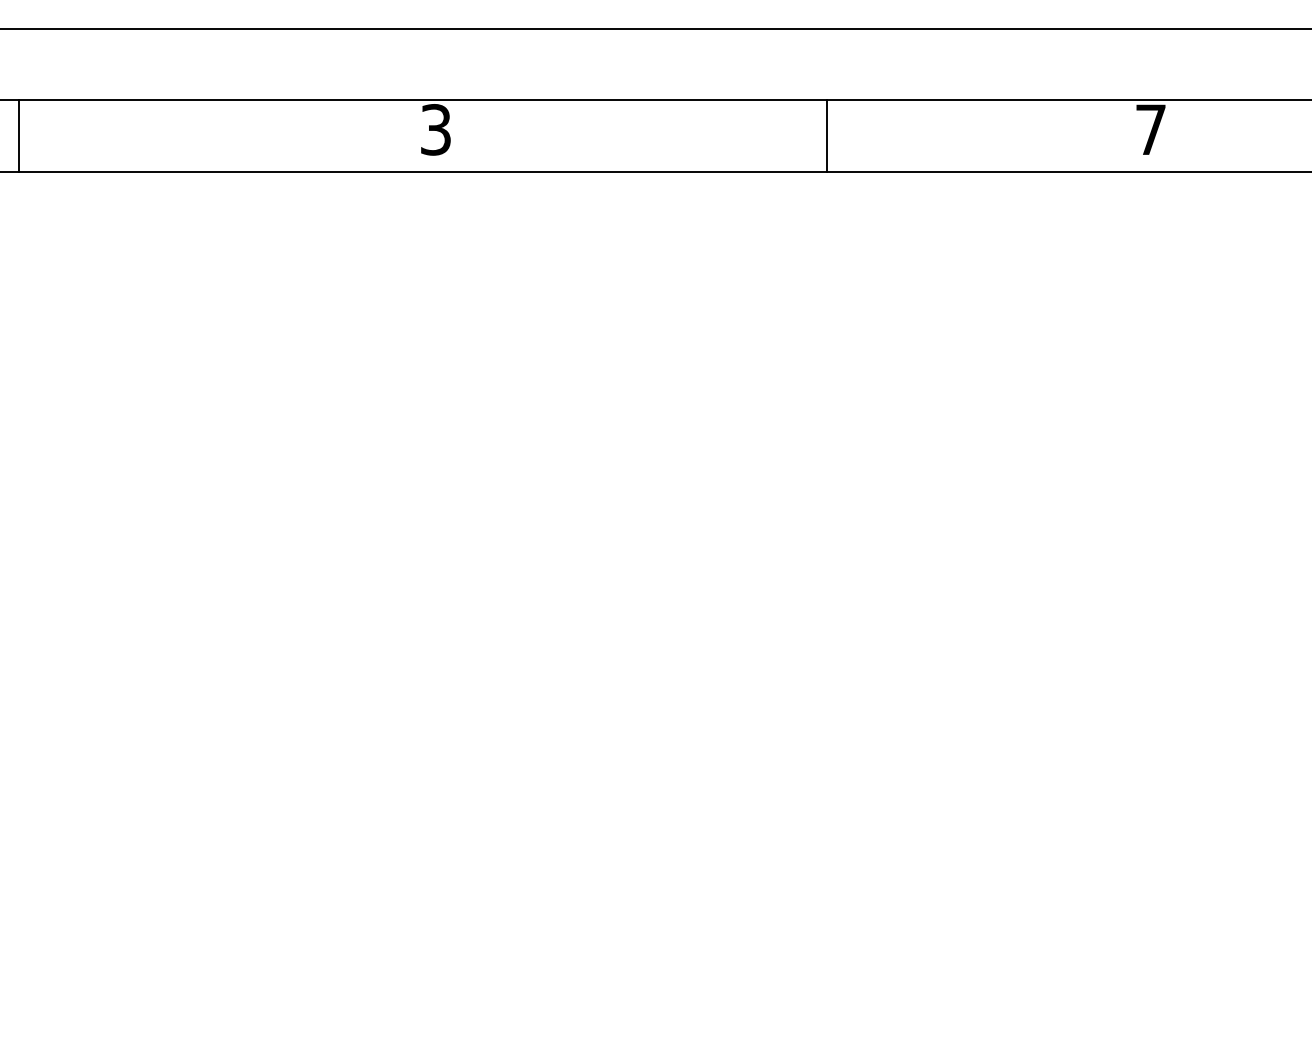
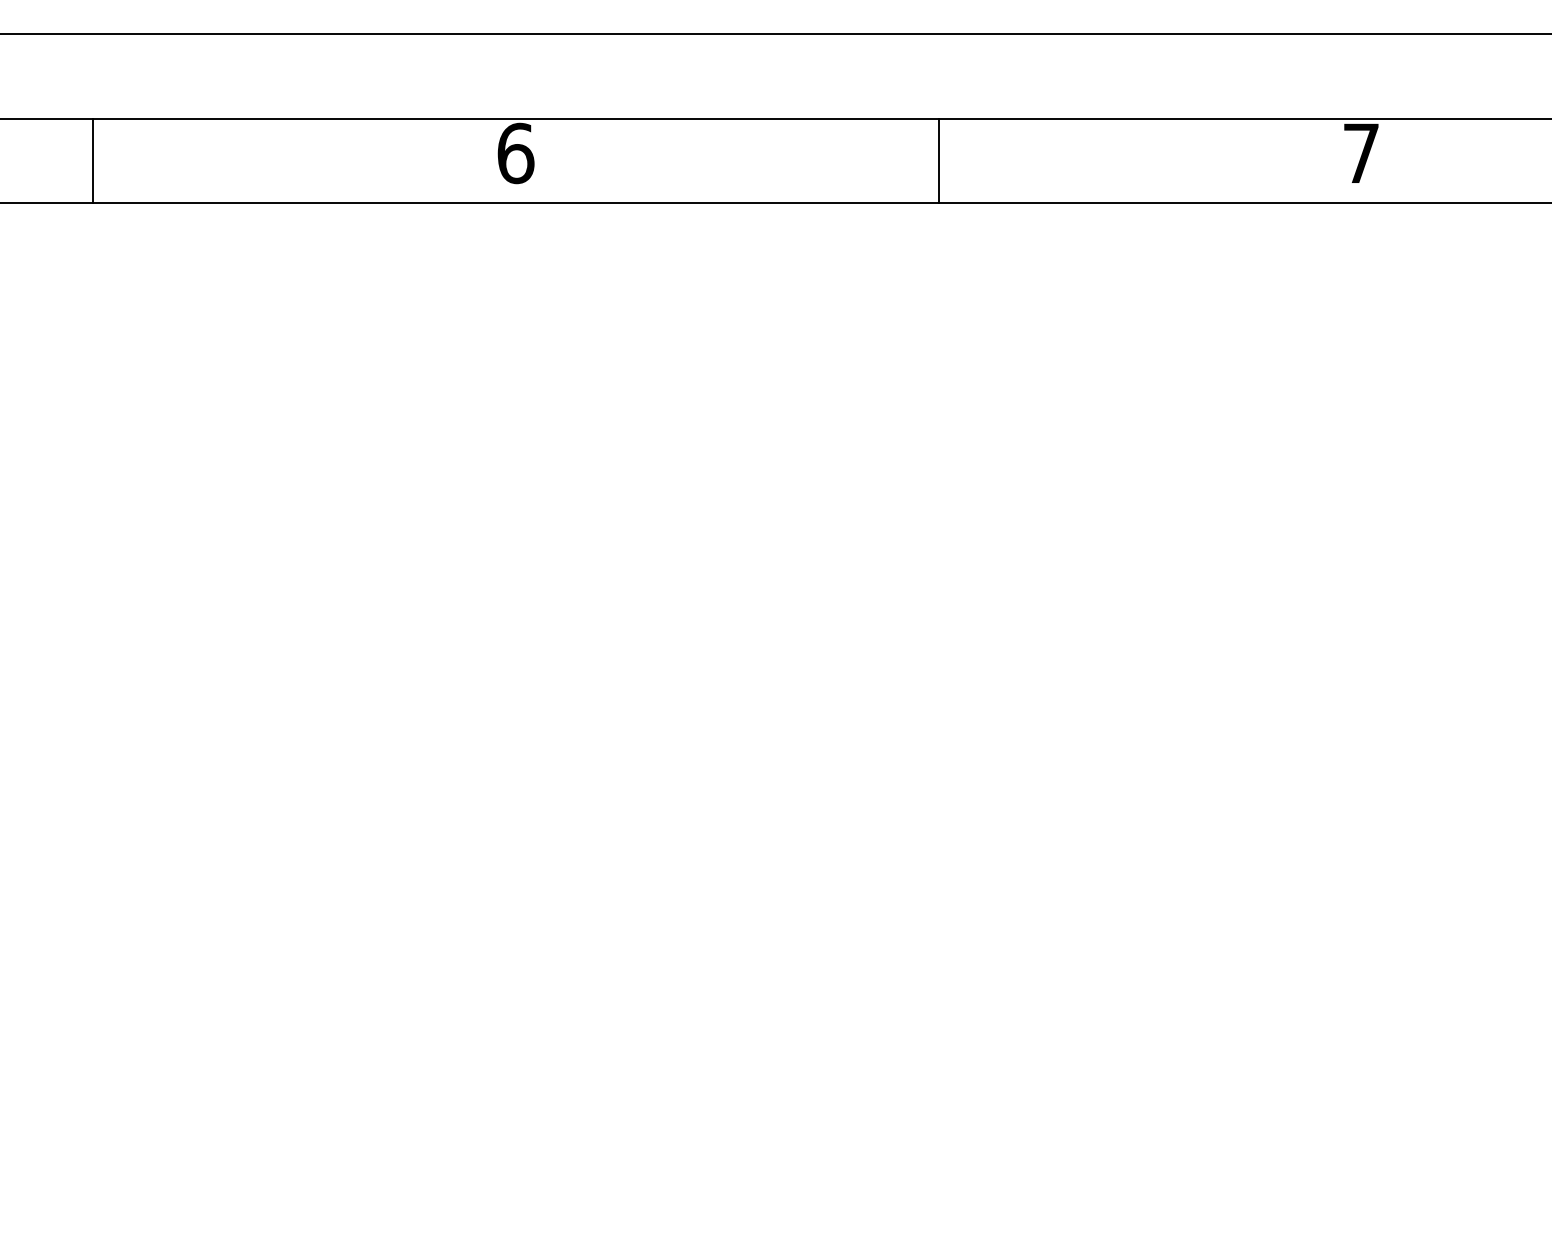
text: (435, 129) -> (515, 153), 3 -> 6
line: (19, 135) -> (93, 160), moved
line: (826, 135) -> (938, 160), moved

